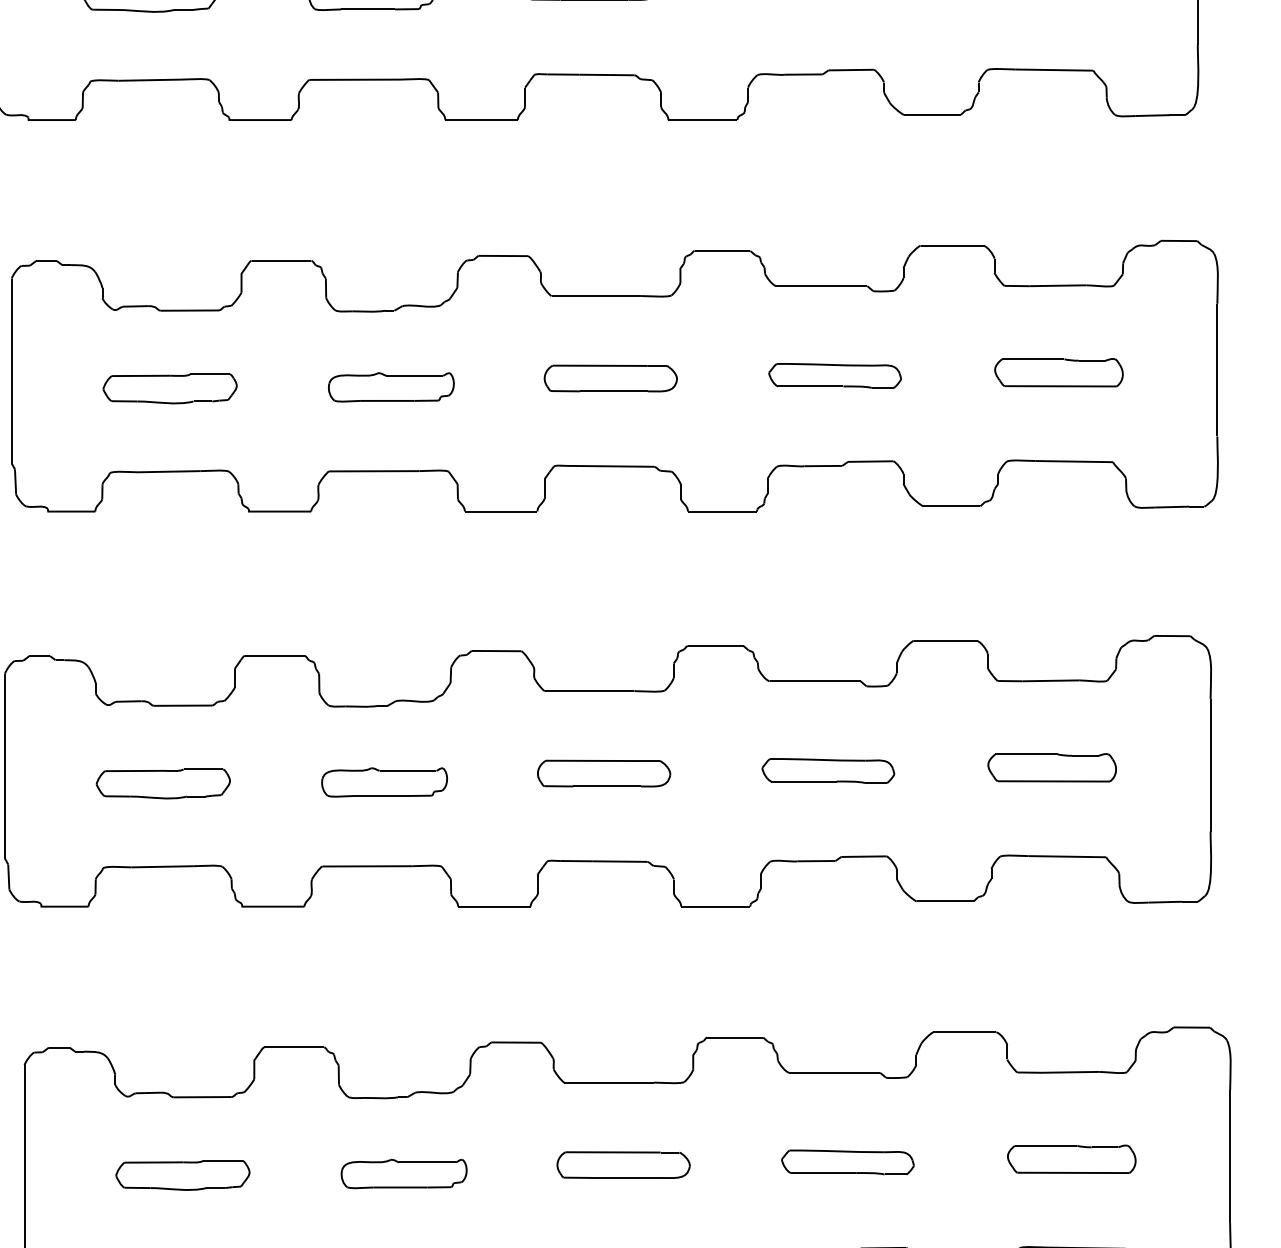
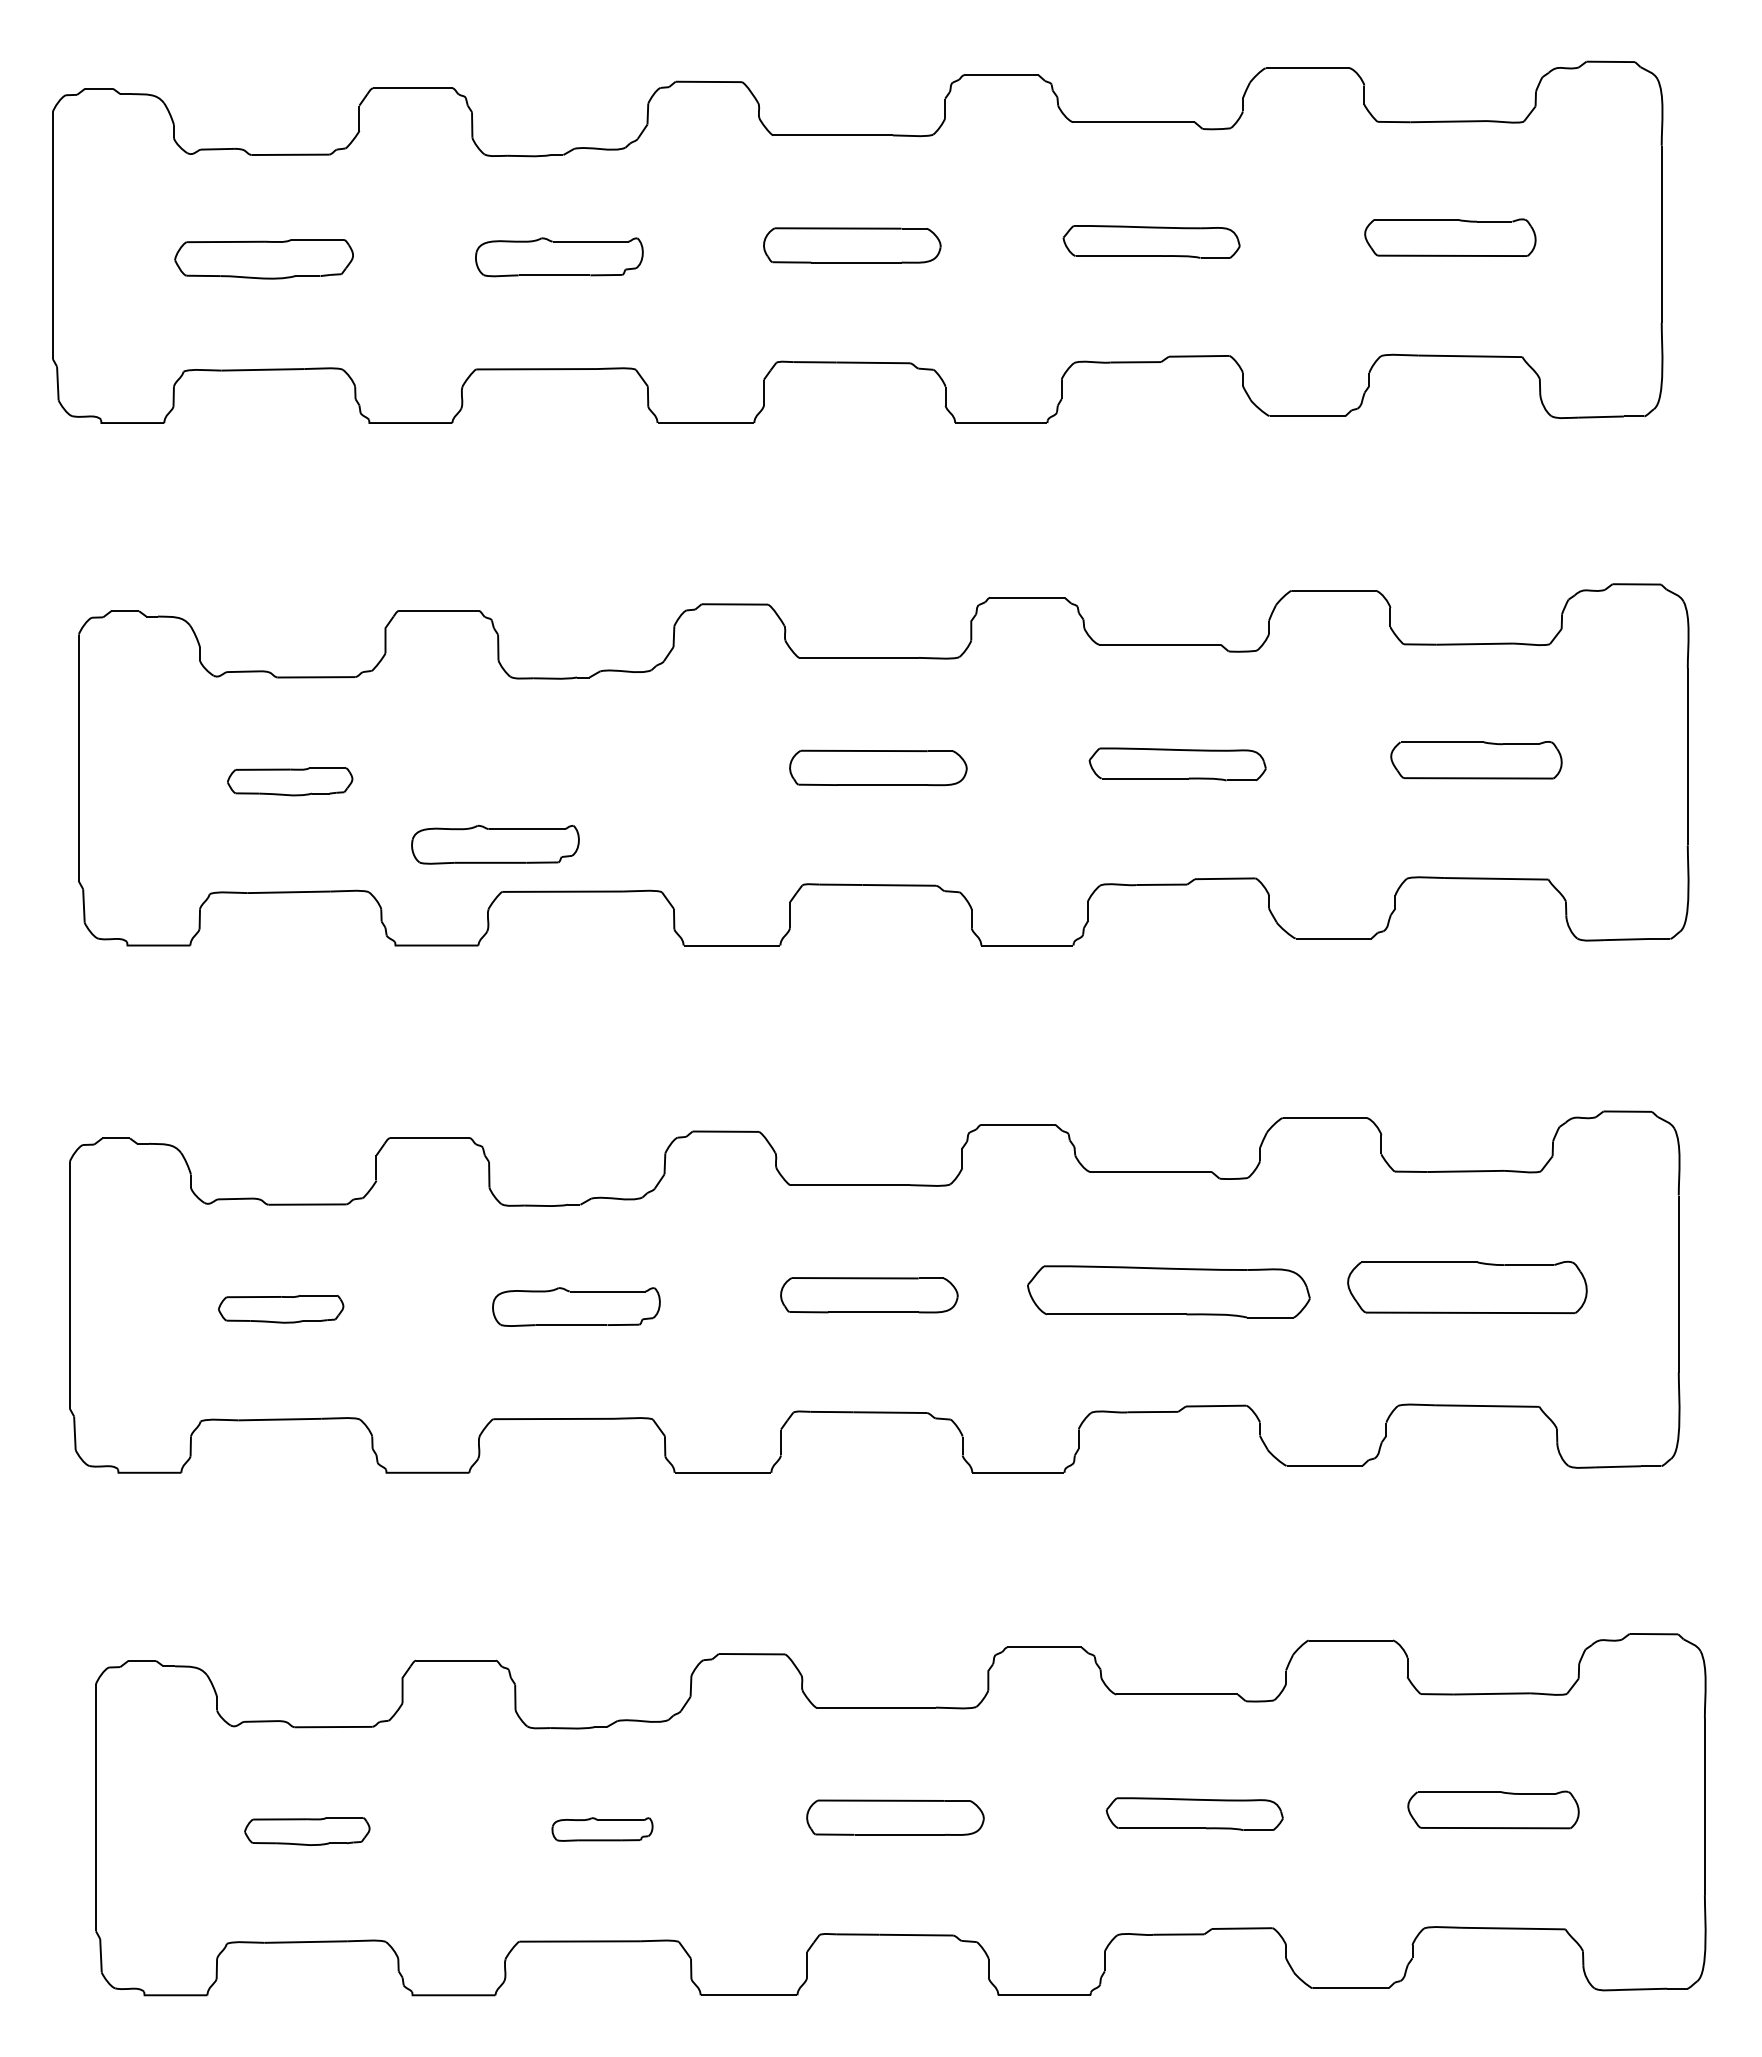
part: (391, 387) -> (495, 844), moved
part: (169, 388) -> (289, 781), size x0.7
part: (1052, 767) -> (1467, 1287), size x1.4
part: (828, 770) -> (1168, 1291), size x1.6
part: (162, 784) -> (280, 1309), size x0.7
part: (404, 1173) -> (602, 1829), size x0.6
part: (183, 1175) -> (307, 1831), size x0.7

